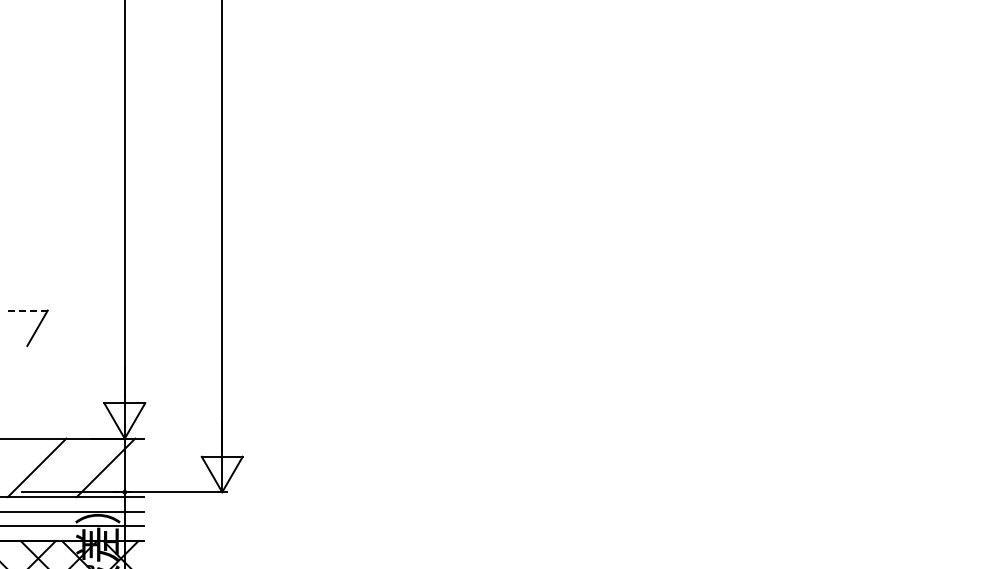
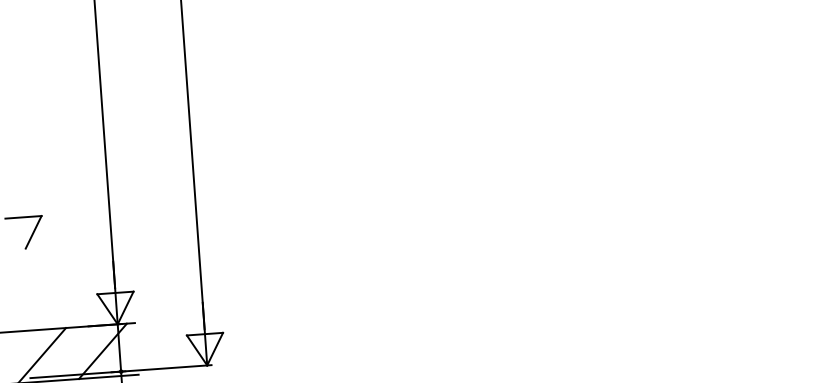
line: (26, 310) -> (22, 217), dashed -> solid

